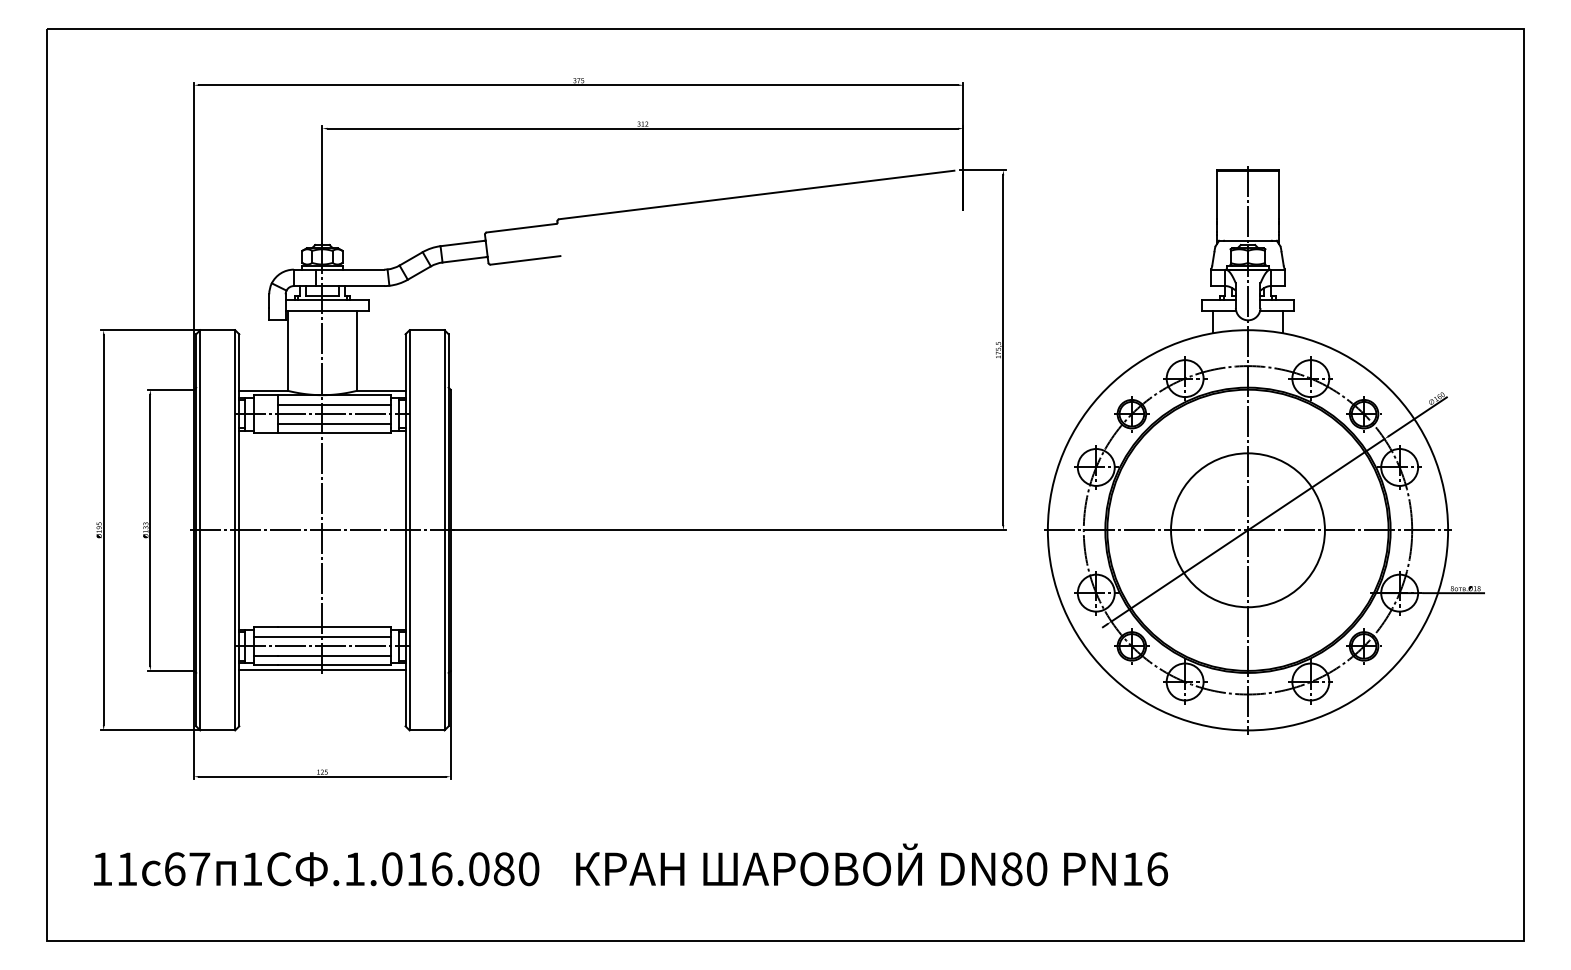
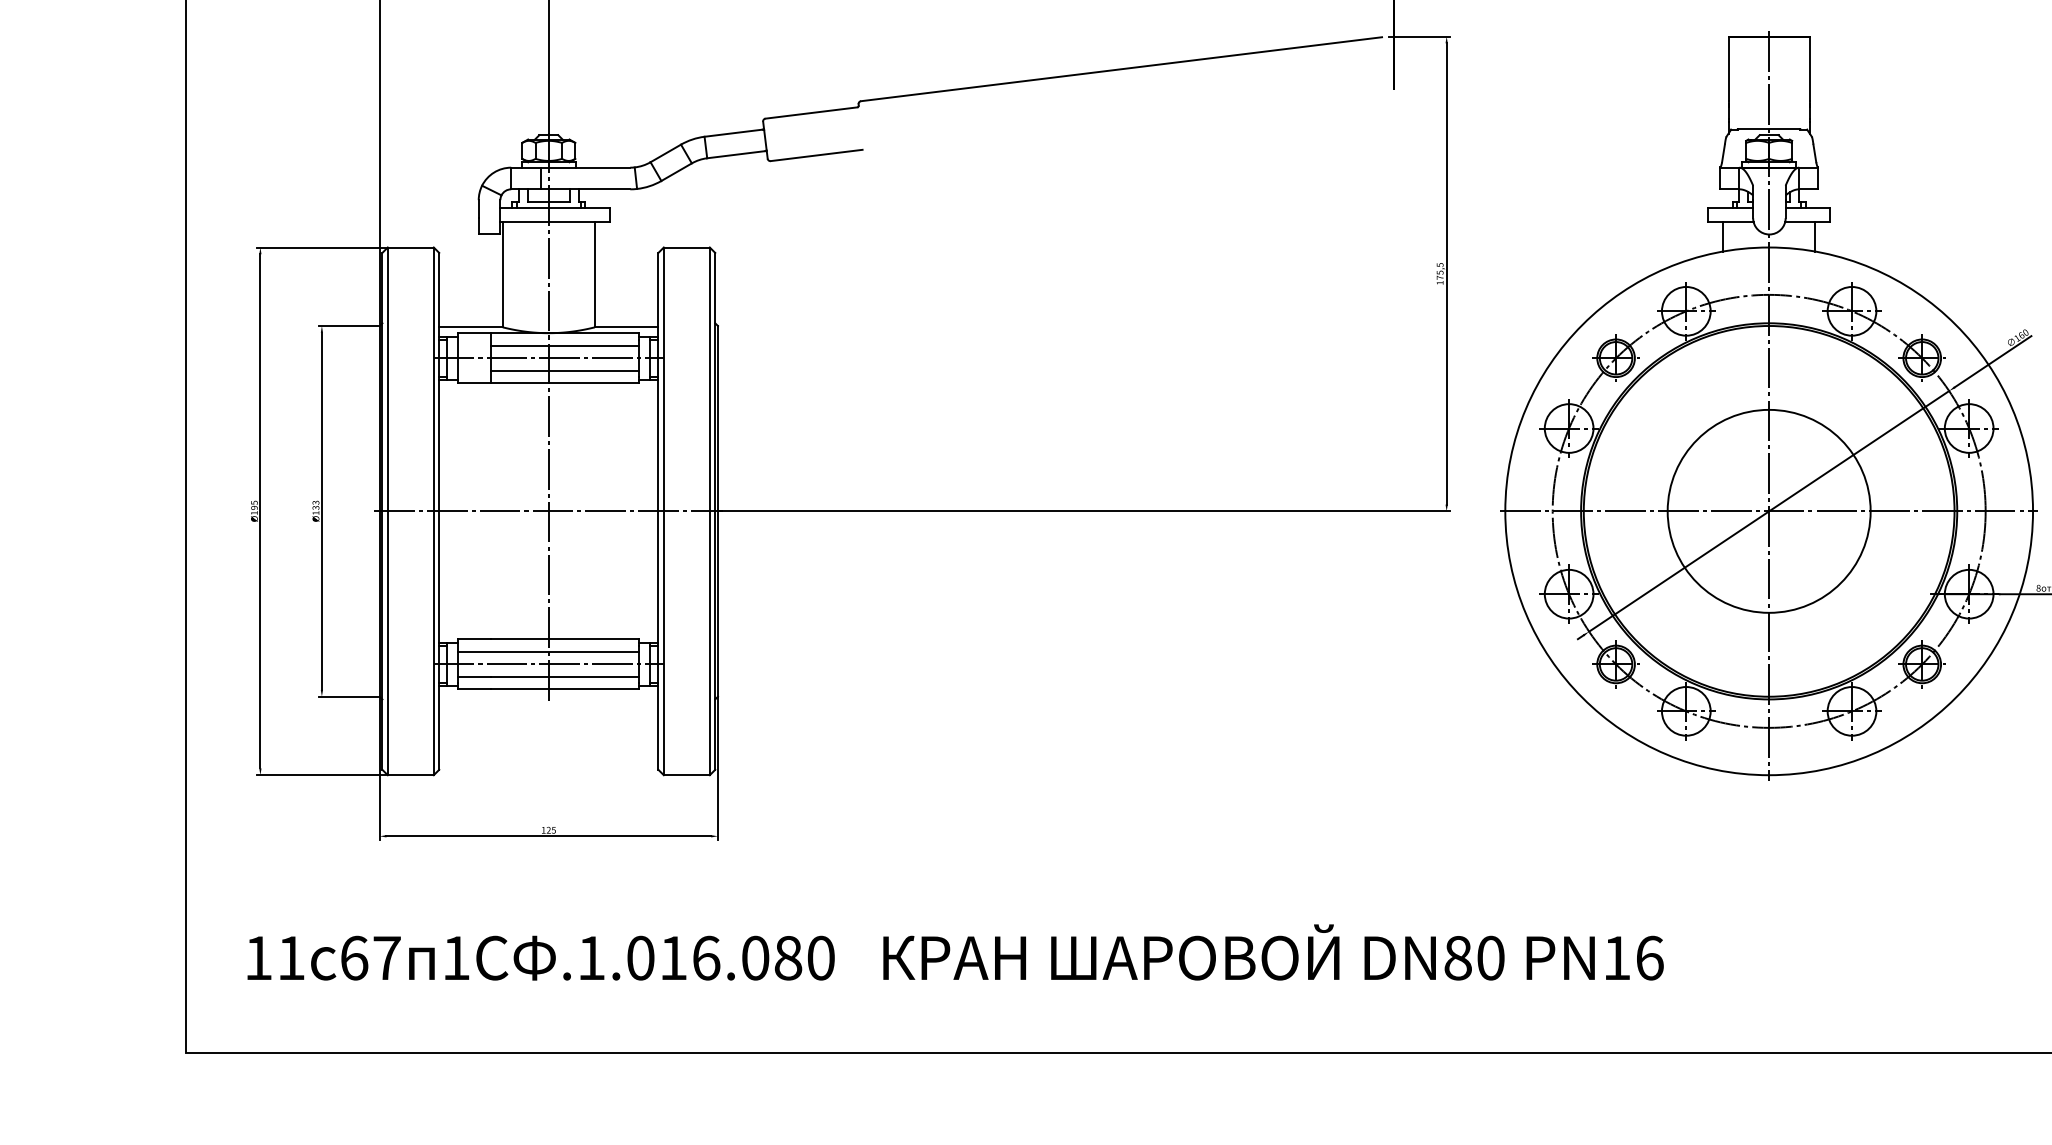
line: (322, 669) -> (548, 694), removed

